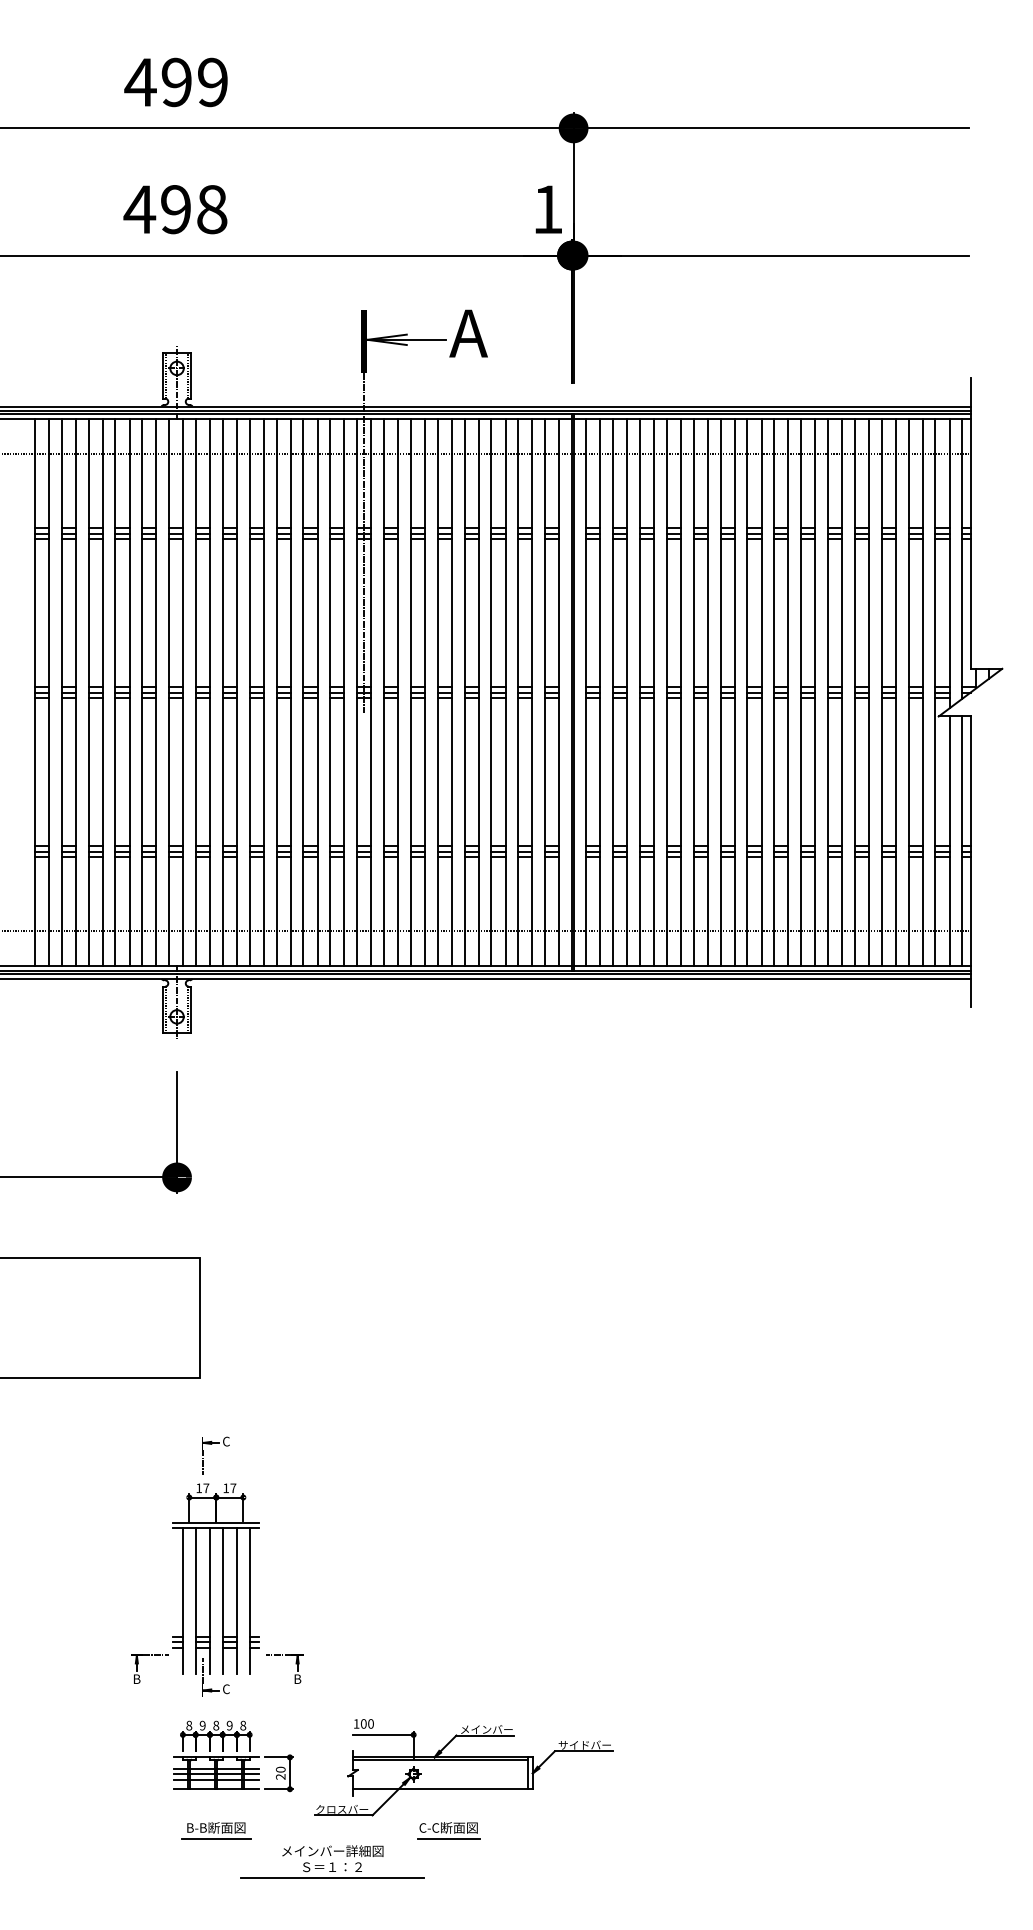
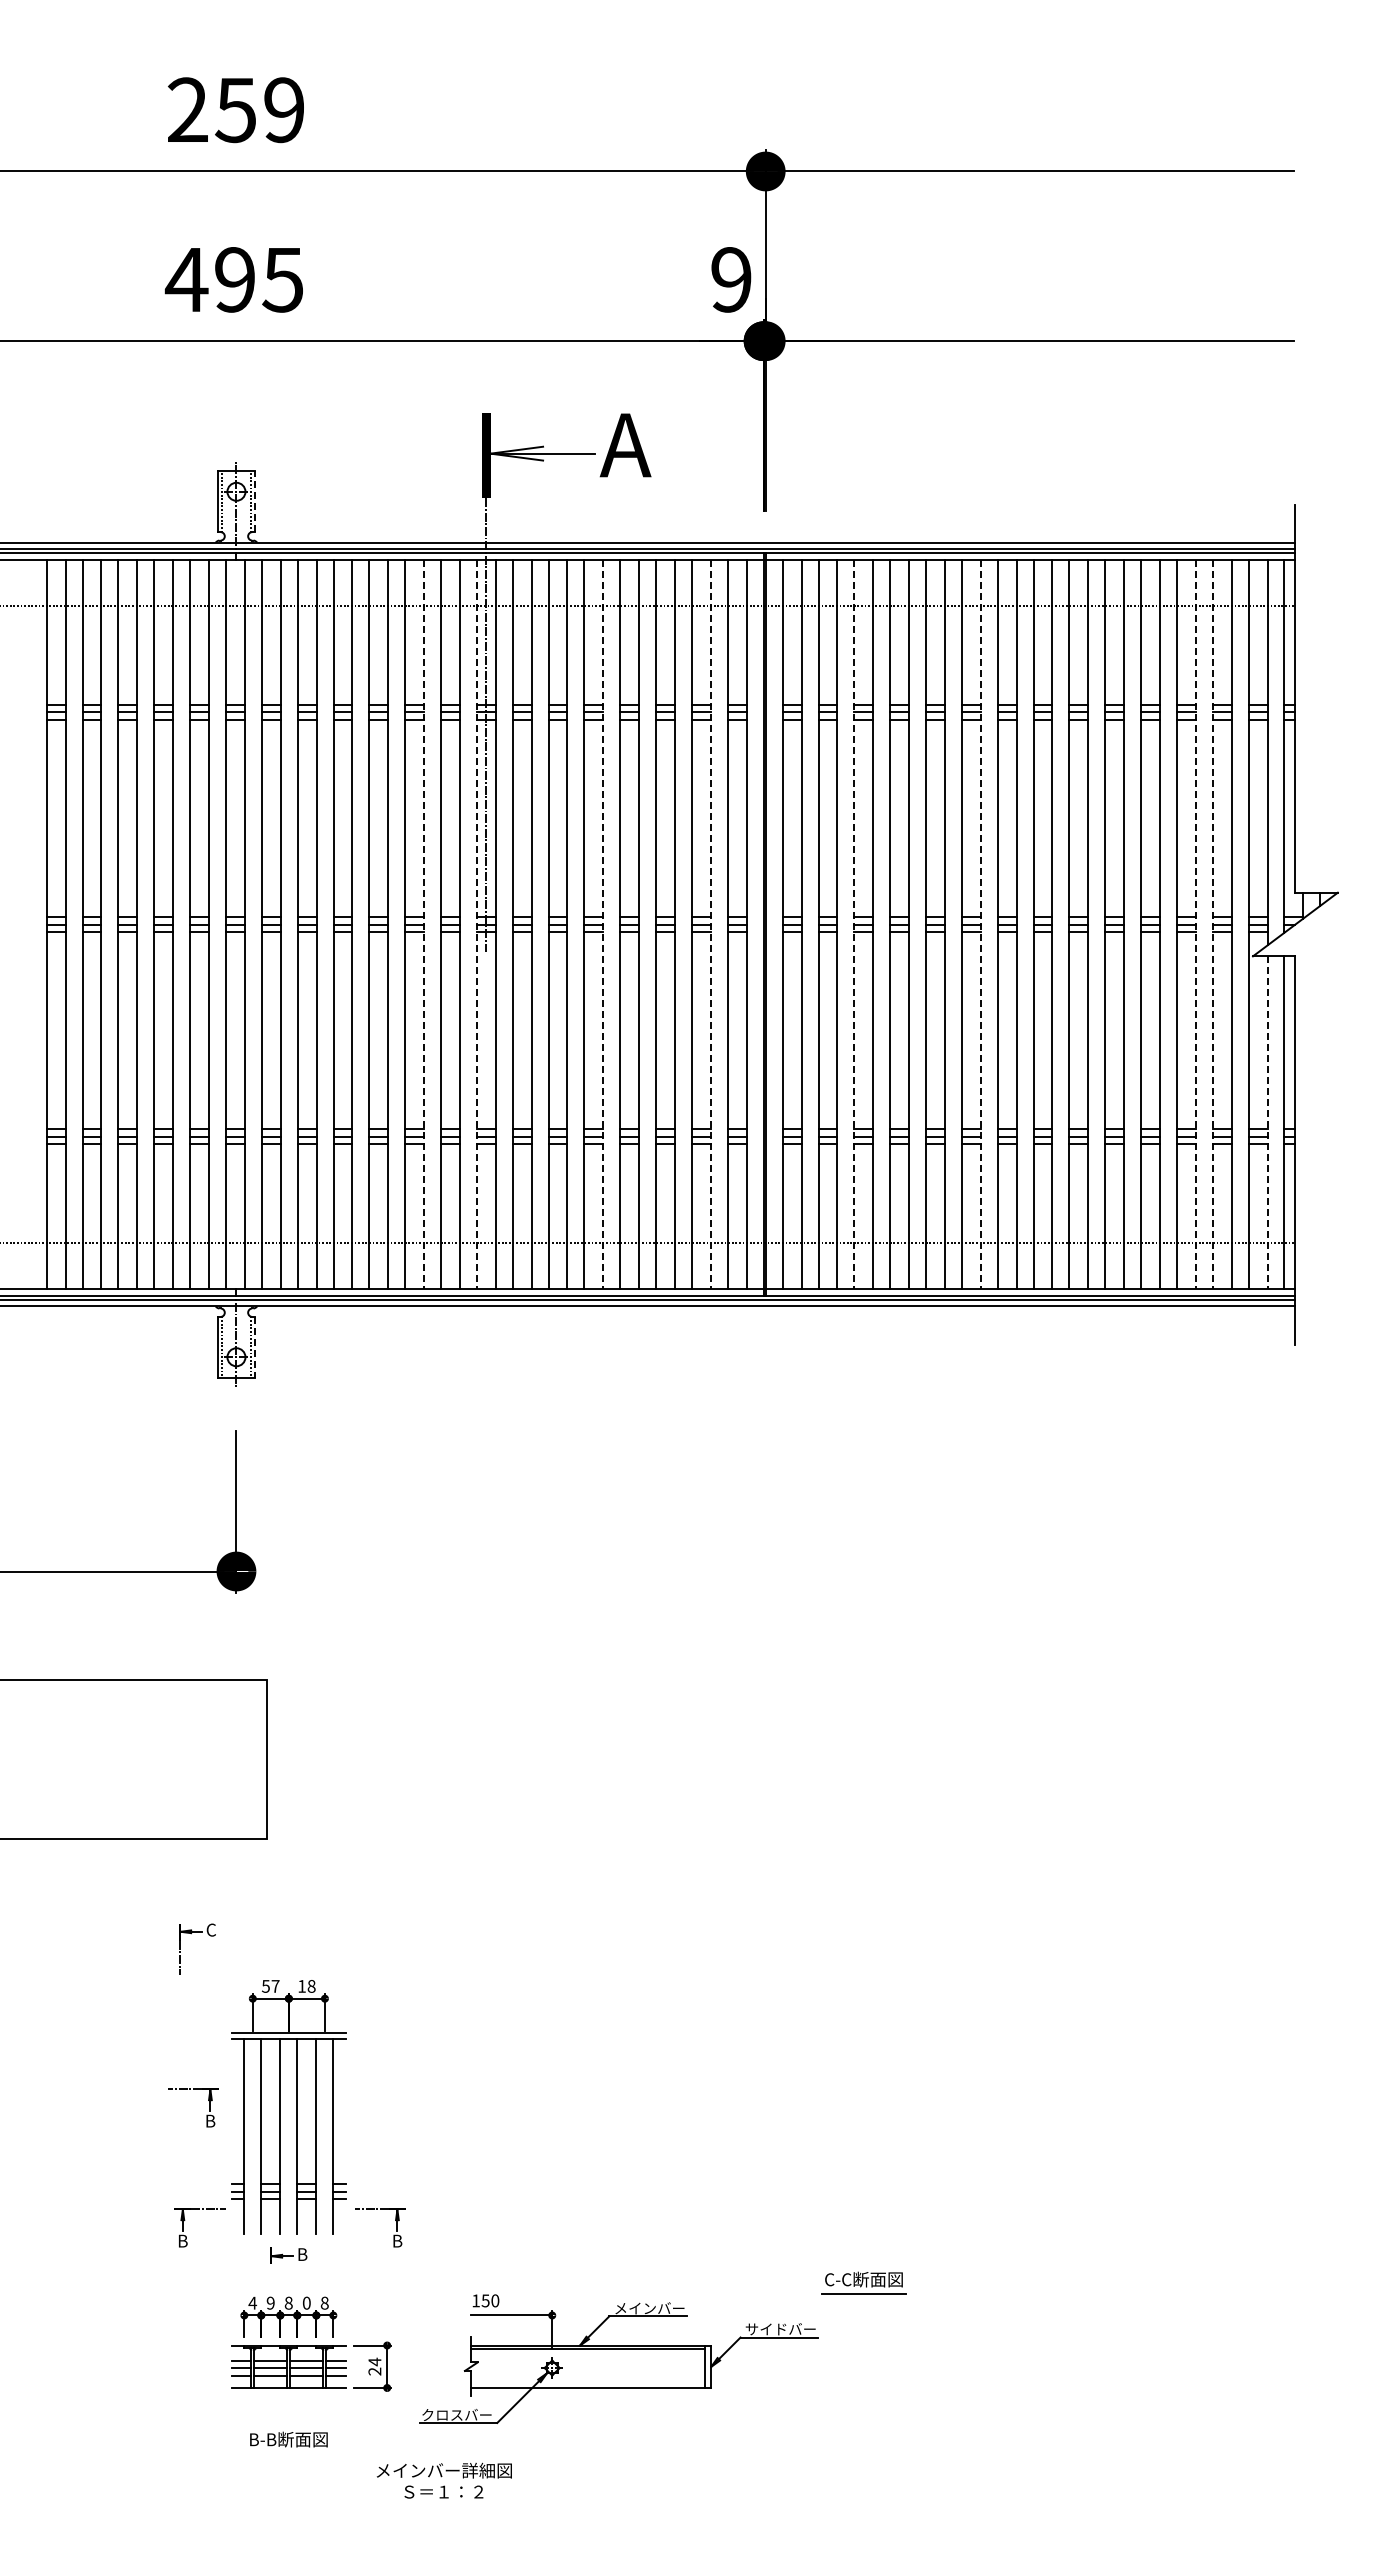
text: (157, 82) -> (210, 110), 499 -> 259
text: (211, 209) -> (282, 279), 498 -> 495
text: (547, 209) -> (731, 279), 1 -> 9
line: (191, 375) -> (255, 501), solid -> dashed
line: (317, 692) -> (424, 924), solid -> dashed
line: (356, 692) -> (476, 924), solid -> dashed
line: (452, 692) -> (603, 924), solid -> dashed
line: (532, 692) -> (710, 924), solid -> dashed
line: (640, 692) -> (854, 924), solid -> dashed
line: (734, 692) -> (980, 924), solid -> dashed
line: (895, 692) -> (1195, 924), solid -> dashed
line: (908, 692) -> (1212, 924), solid -> dashed
line: (949, 840) -> (1267, 1122), solid -> dashed
line: (191, 1009) -> (255, 1347), solid -> dashed
part: (211, 1444) -> (191, 1934), moved
text: (198, 1488) -> (265, 1986), 17 -> 57
text: (233, 1488) -> (311, 1986), 17 -> 18
part: (154, 1585) -> (206, 2115), added
line: (202, 1671) -> (270, 2230), removed
text: (226, 1689) -> (302, 2254), C -> B
text: (363, 1723) -> (485, 2300), 100 -> 150
text: (189, 1725) -> (252, 2302), 8 -> 4
text: (229, 1725) -> (306, 2302), 9 -> 0
text: (280, 1769) -> (374, 2361), 20 -> 24
part: (448, 1830) -> (863, 2282), moved
line: (216, 1839) -> (288, 2454), removed
line: (332, 1878) -> (443, 2506), removed

